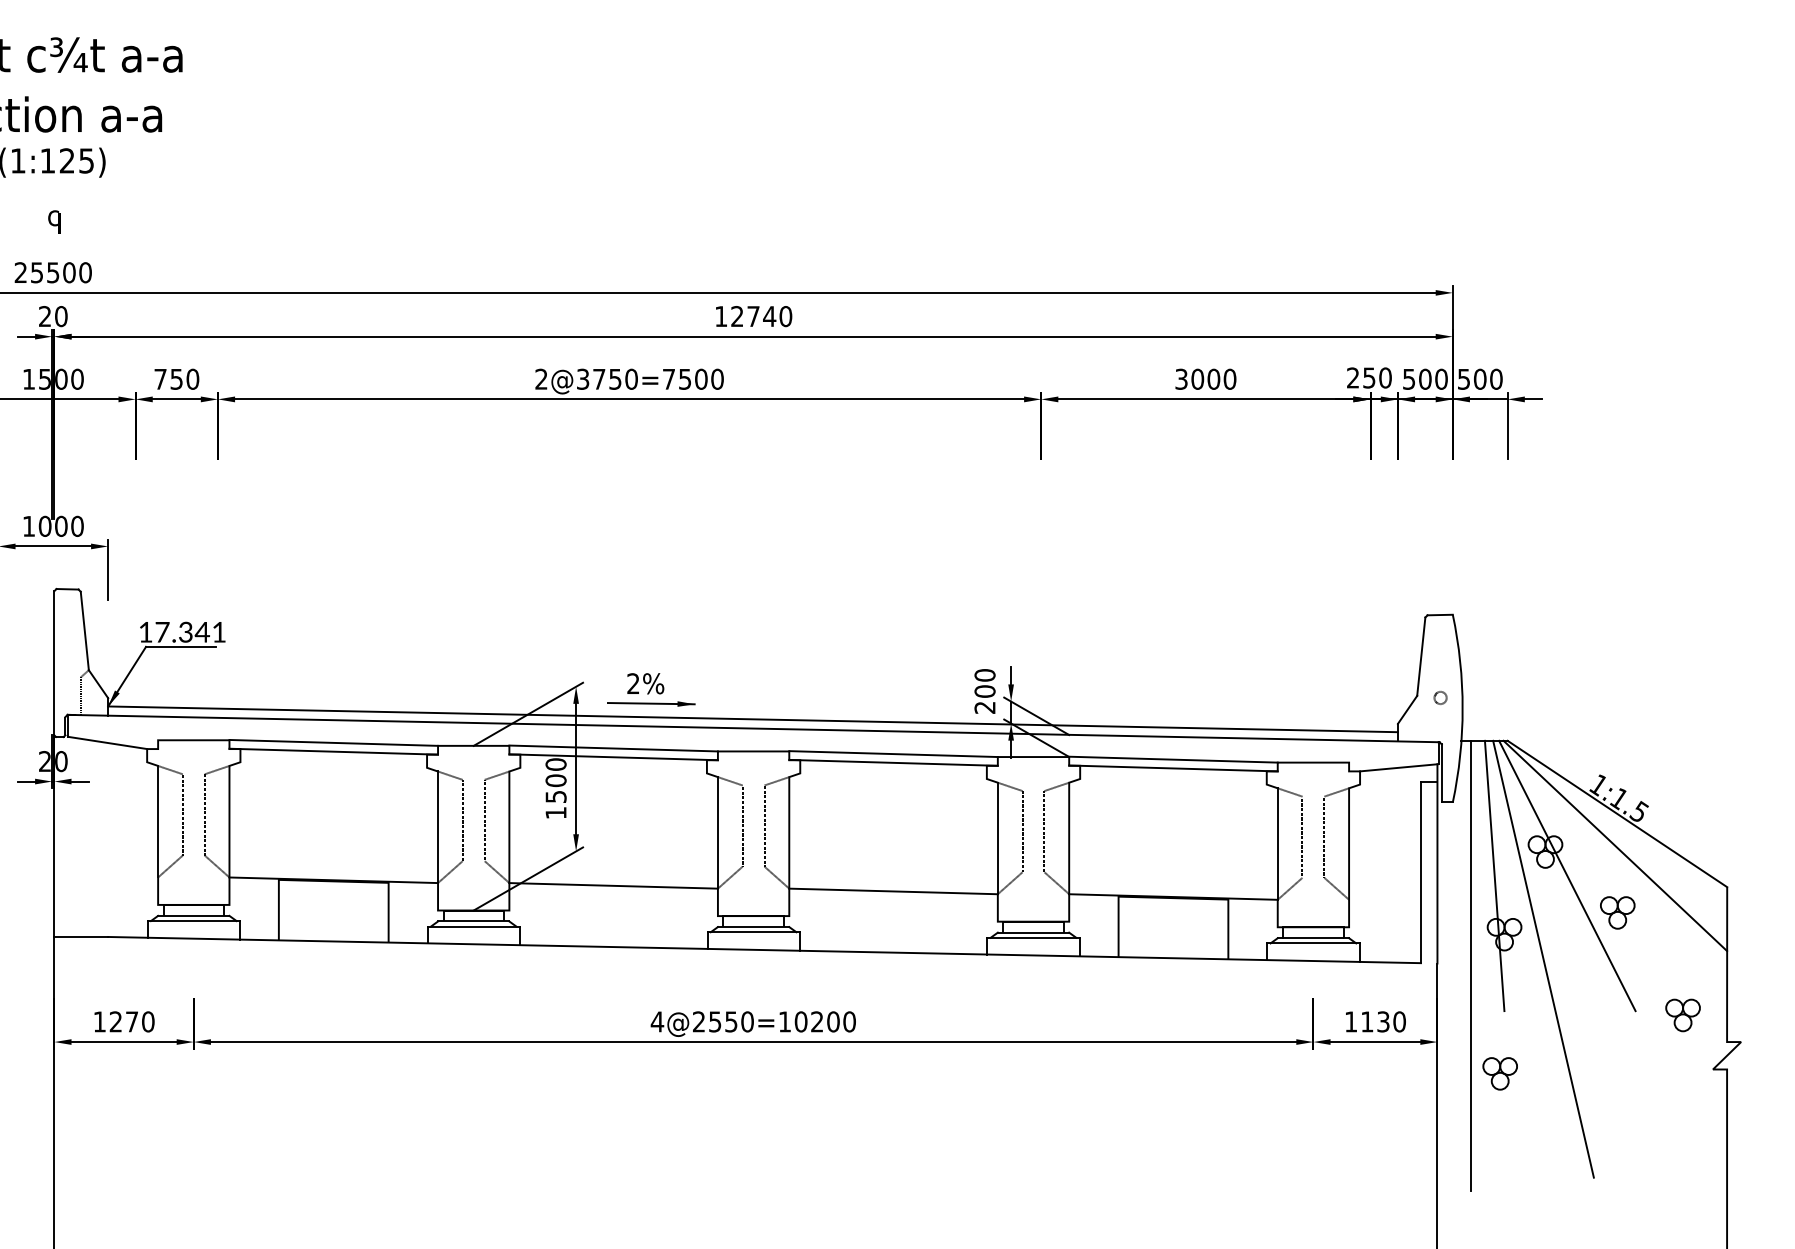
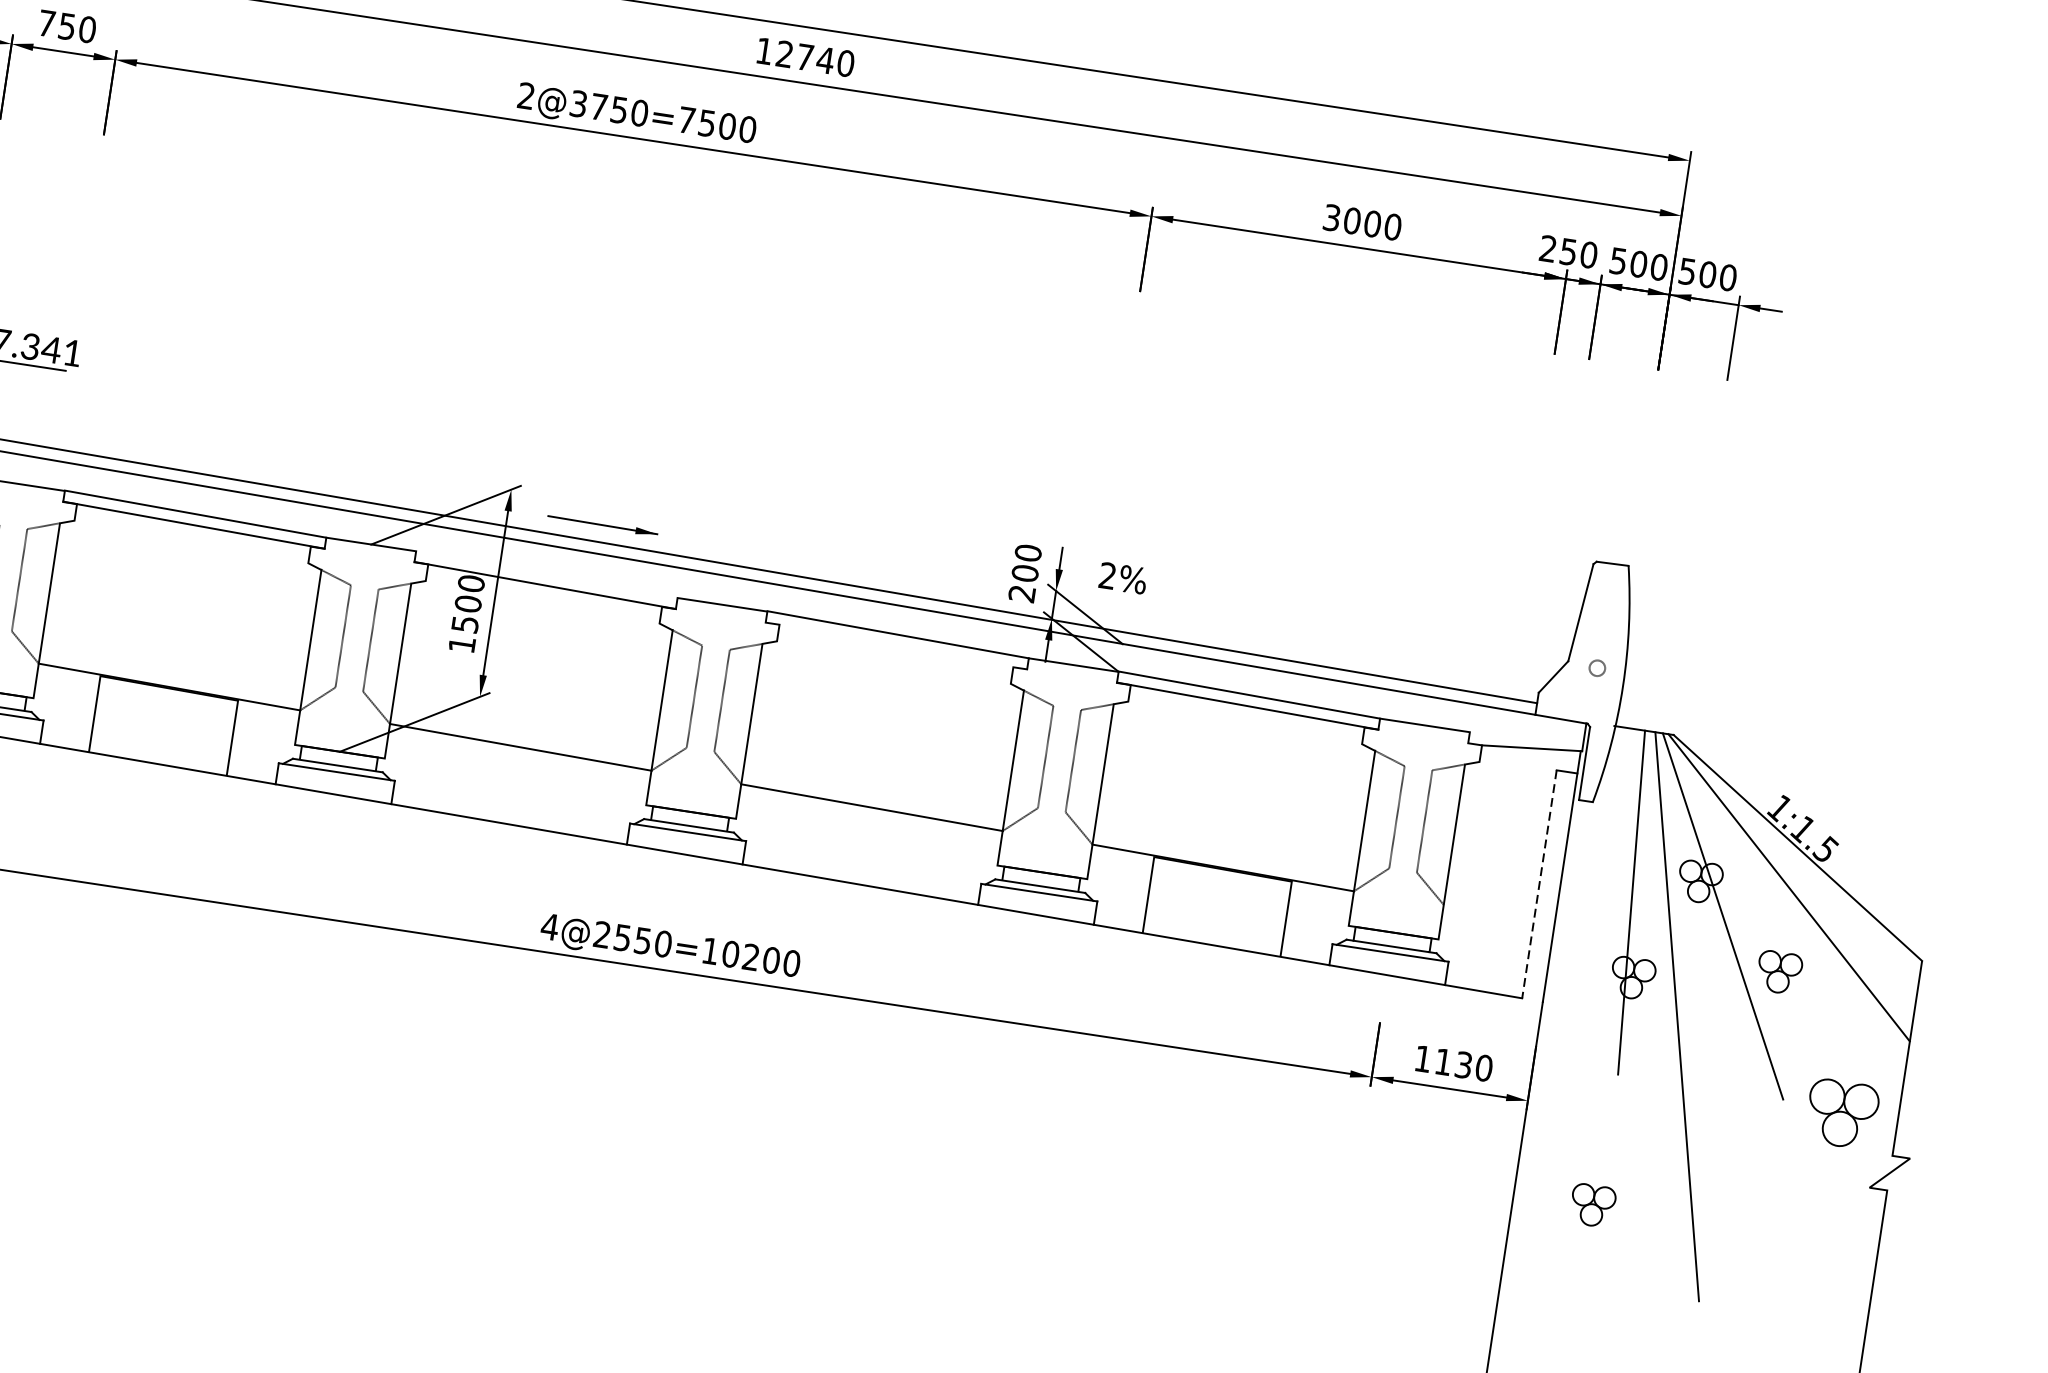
text: (645, 683) -> (1122, 577), moved
line: (613, 748) -> (546, 574), removed
line: (893, 762) -> (896, 645), removed
line: (1420, 872) -> (1538, 884), solid -> dashed
line: (1470, 965) -> (1584, 1010), removed
part: (1682, 1015) -> (1841, 1113), size x1.6
part: (1499, 1073) -> (1592, 1205), moved

